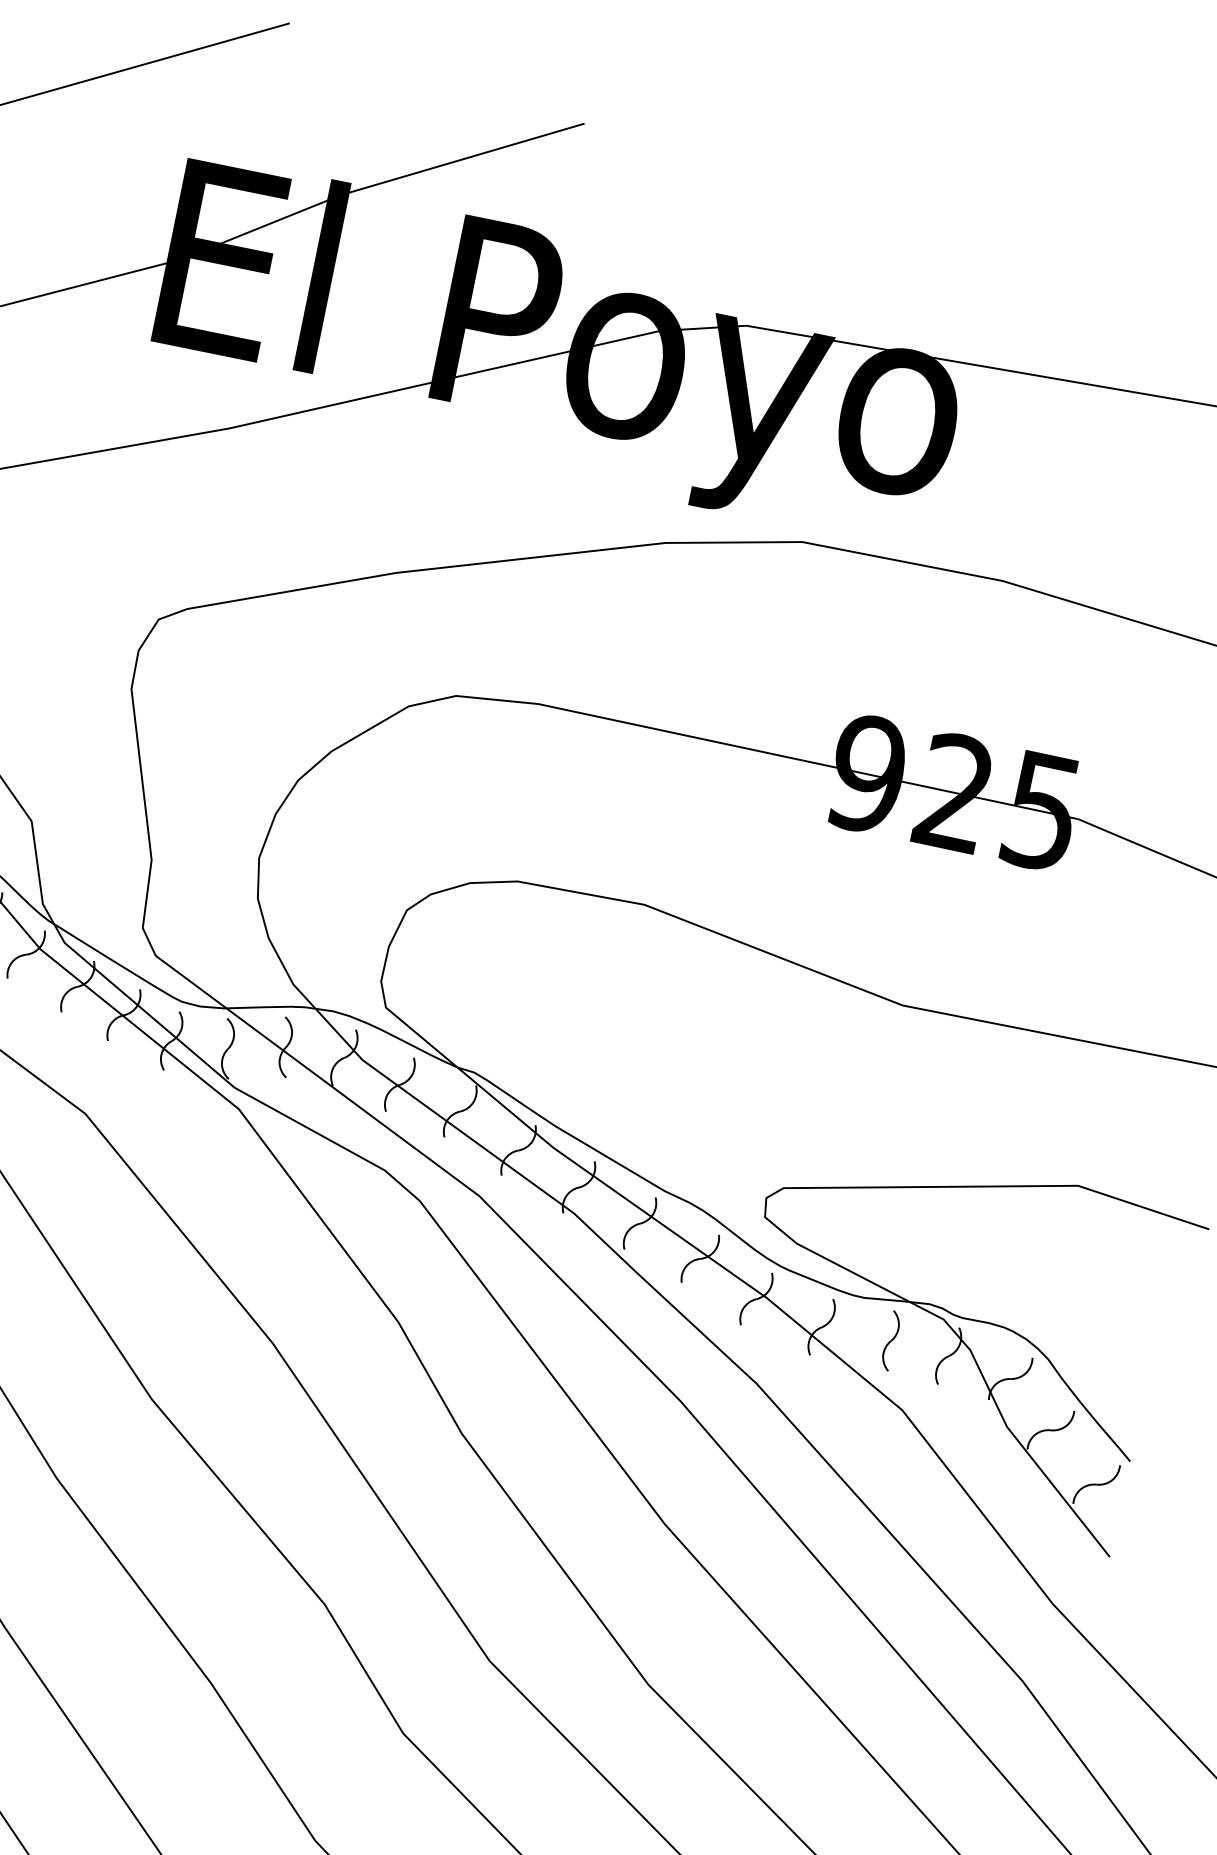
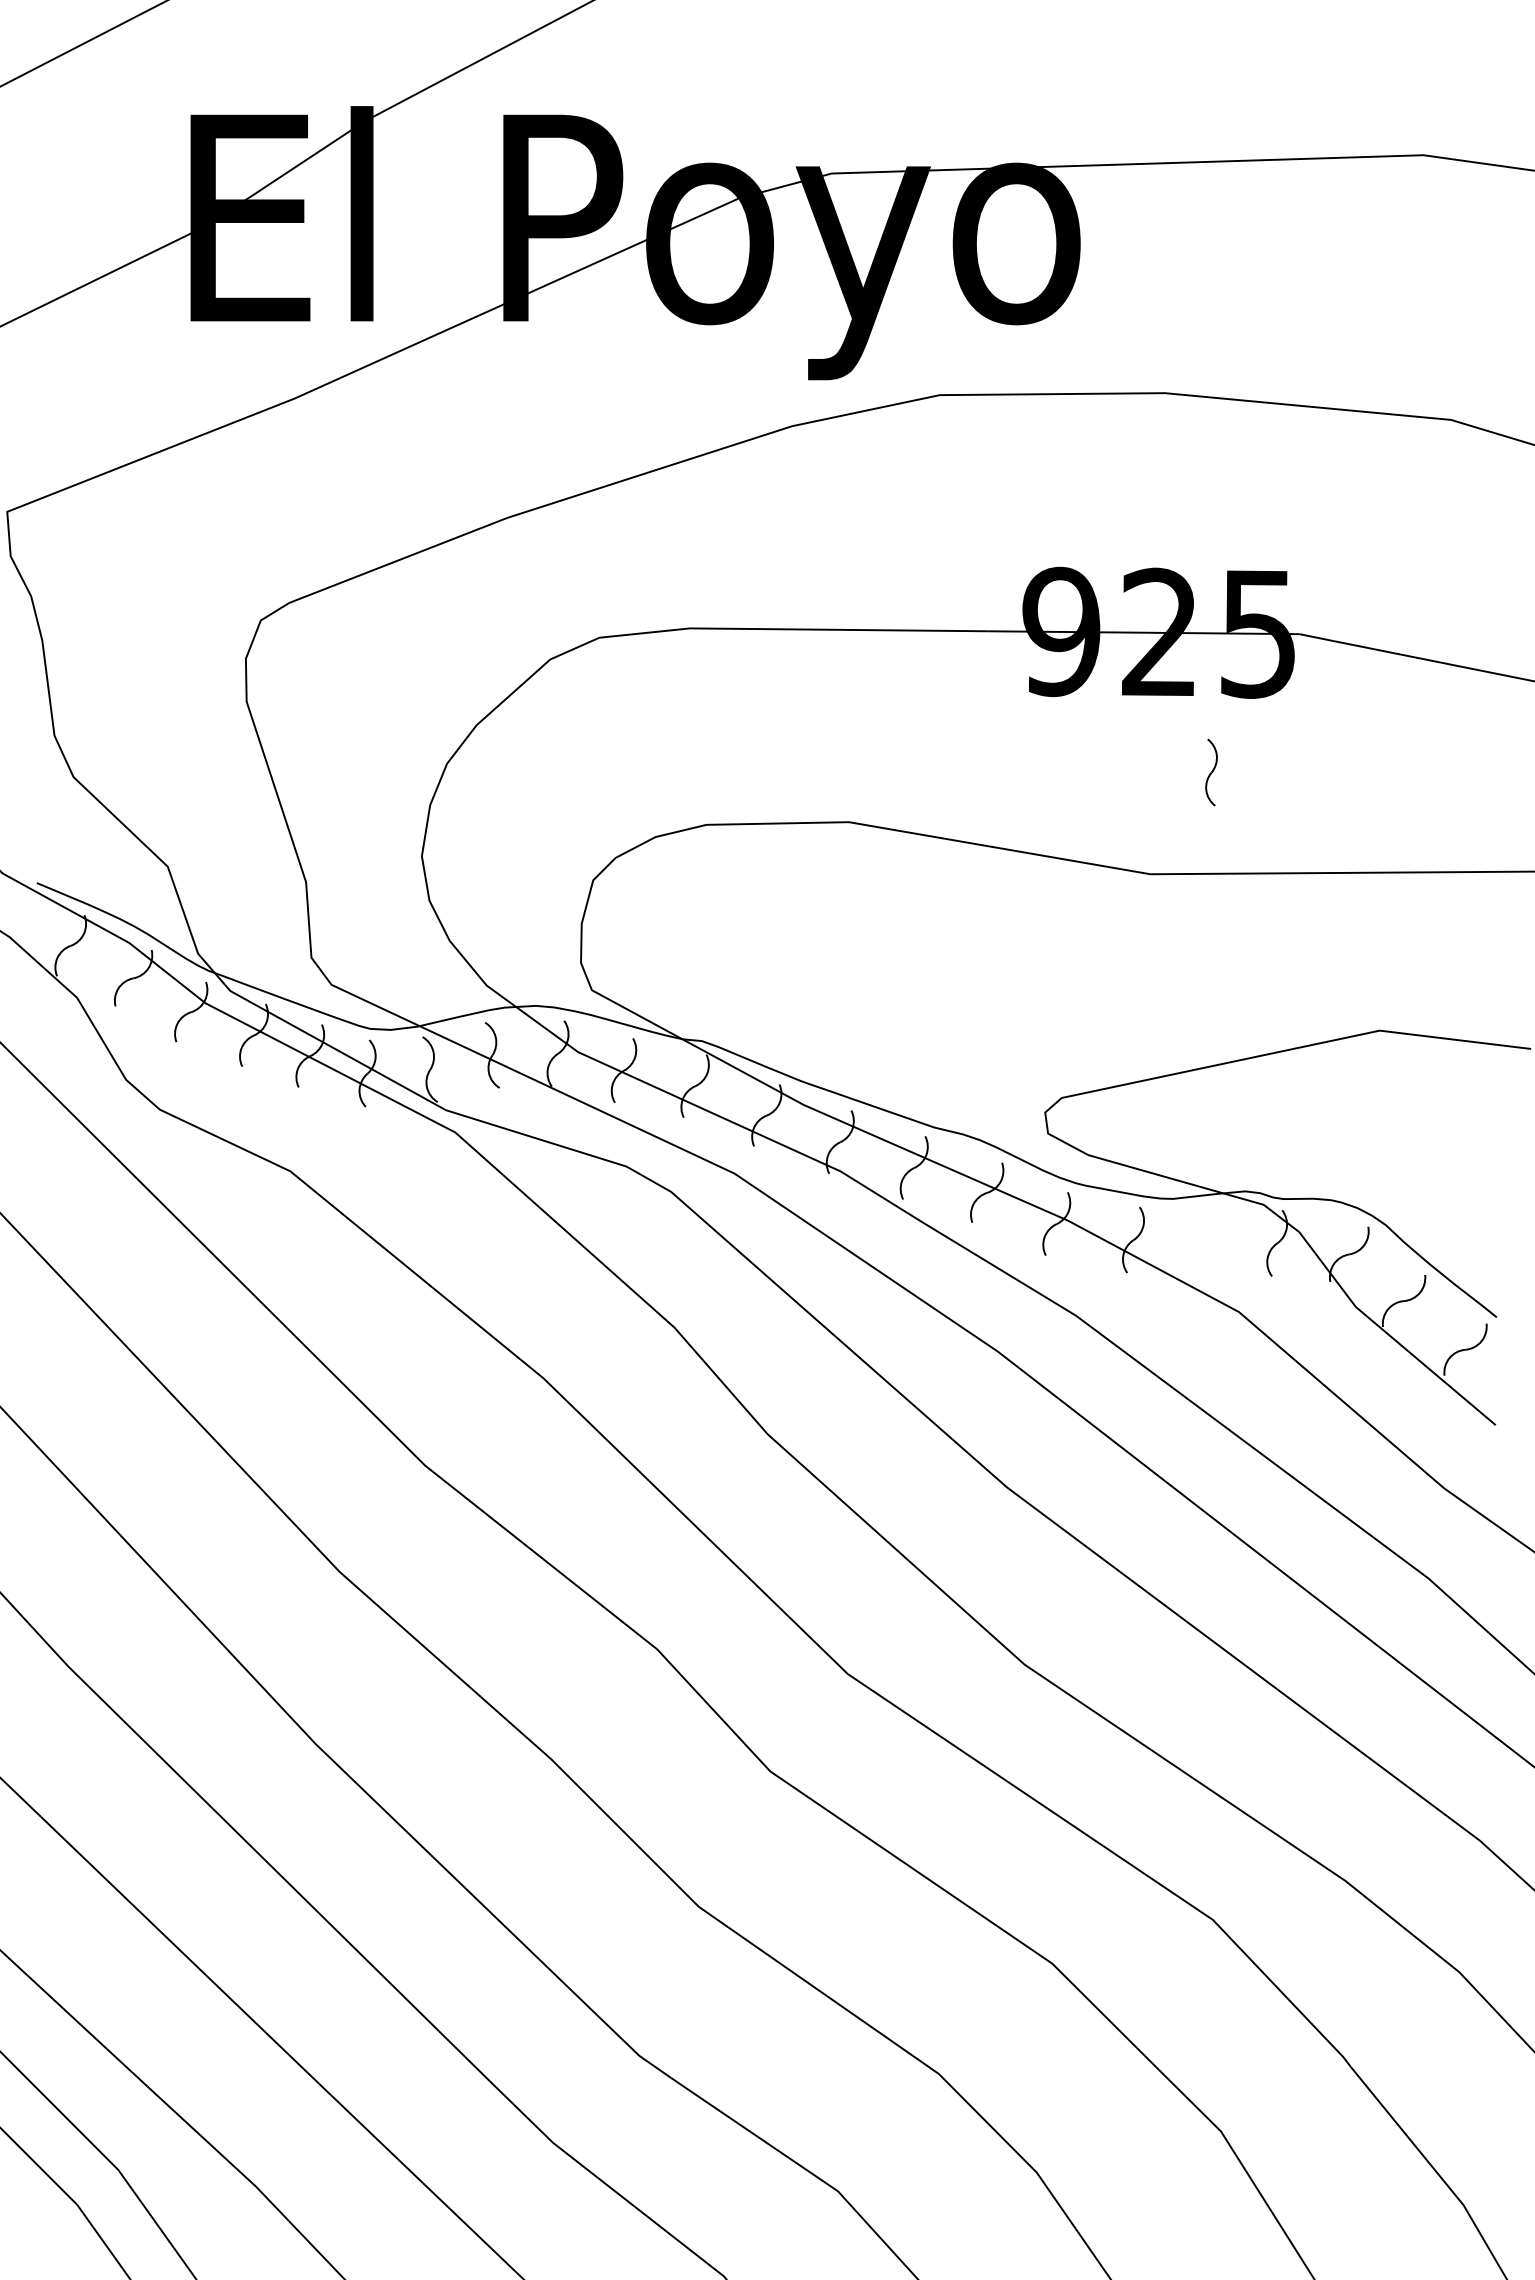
part: (891, 1340) -> (1211, 772), moved

